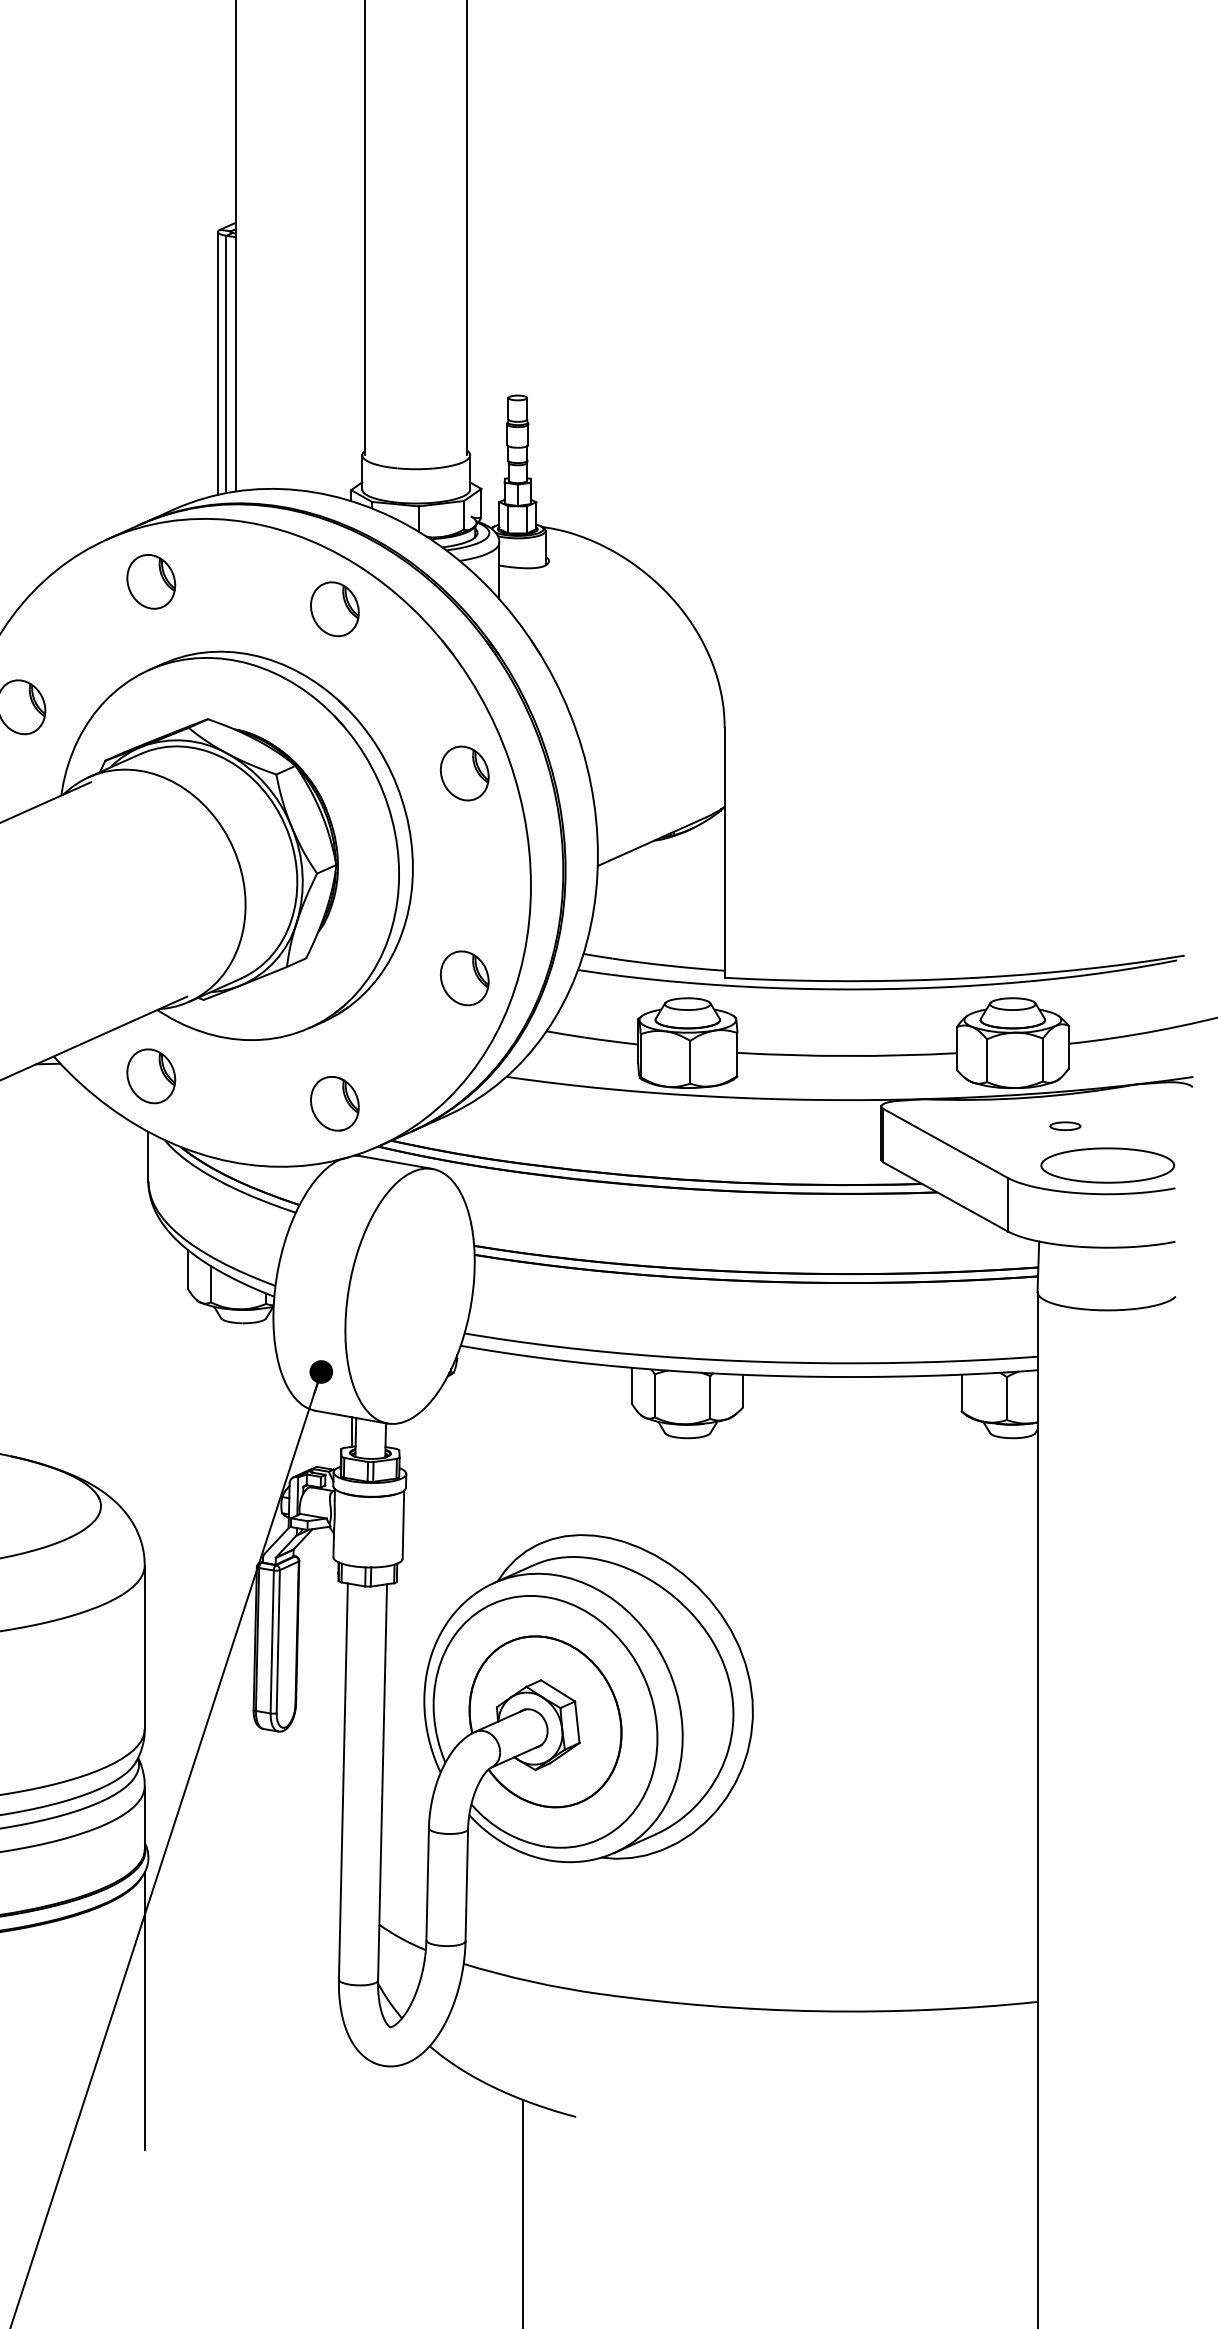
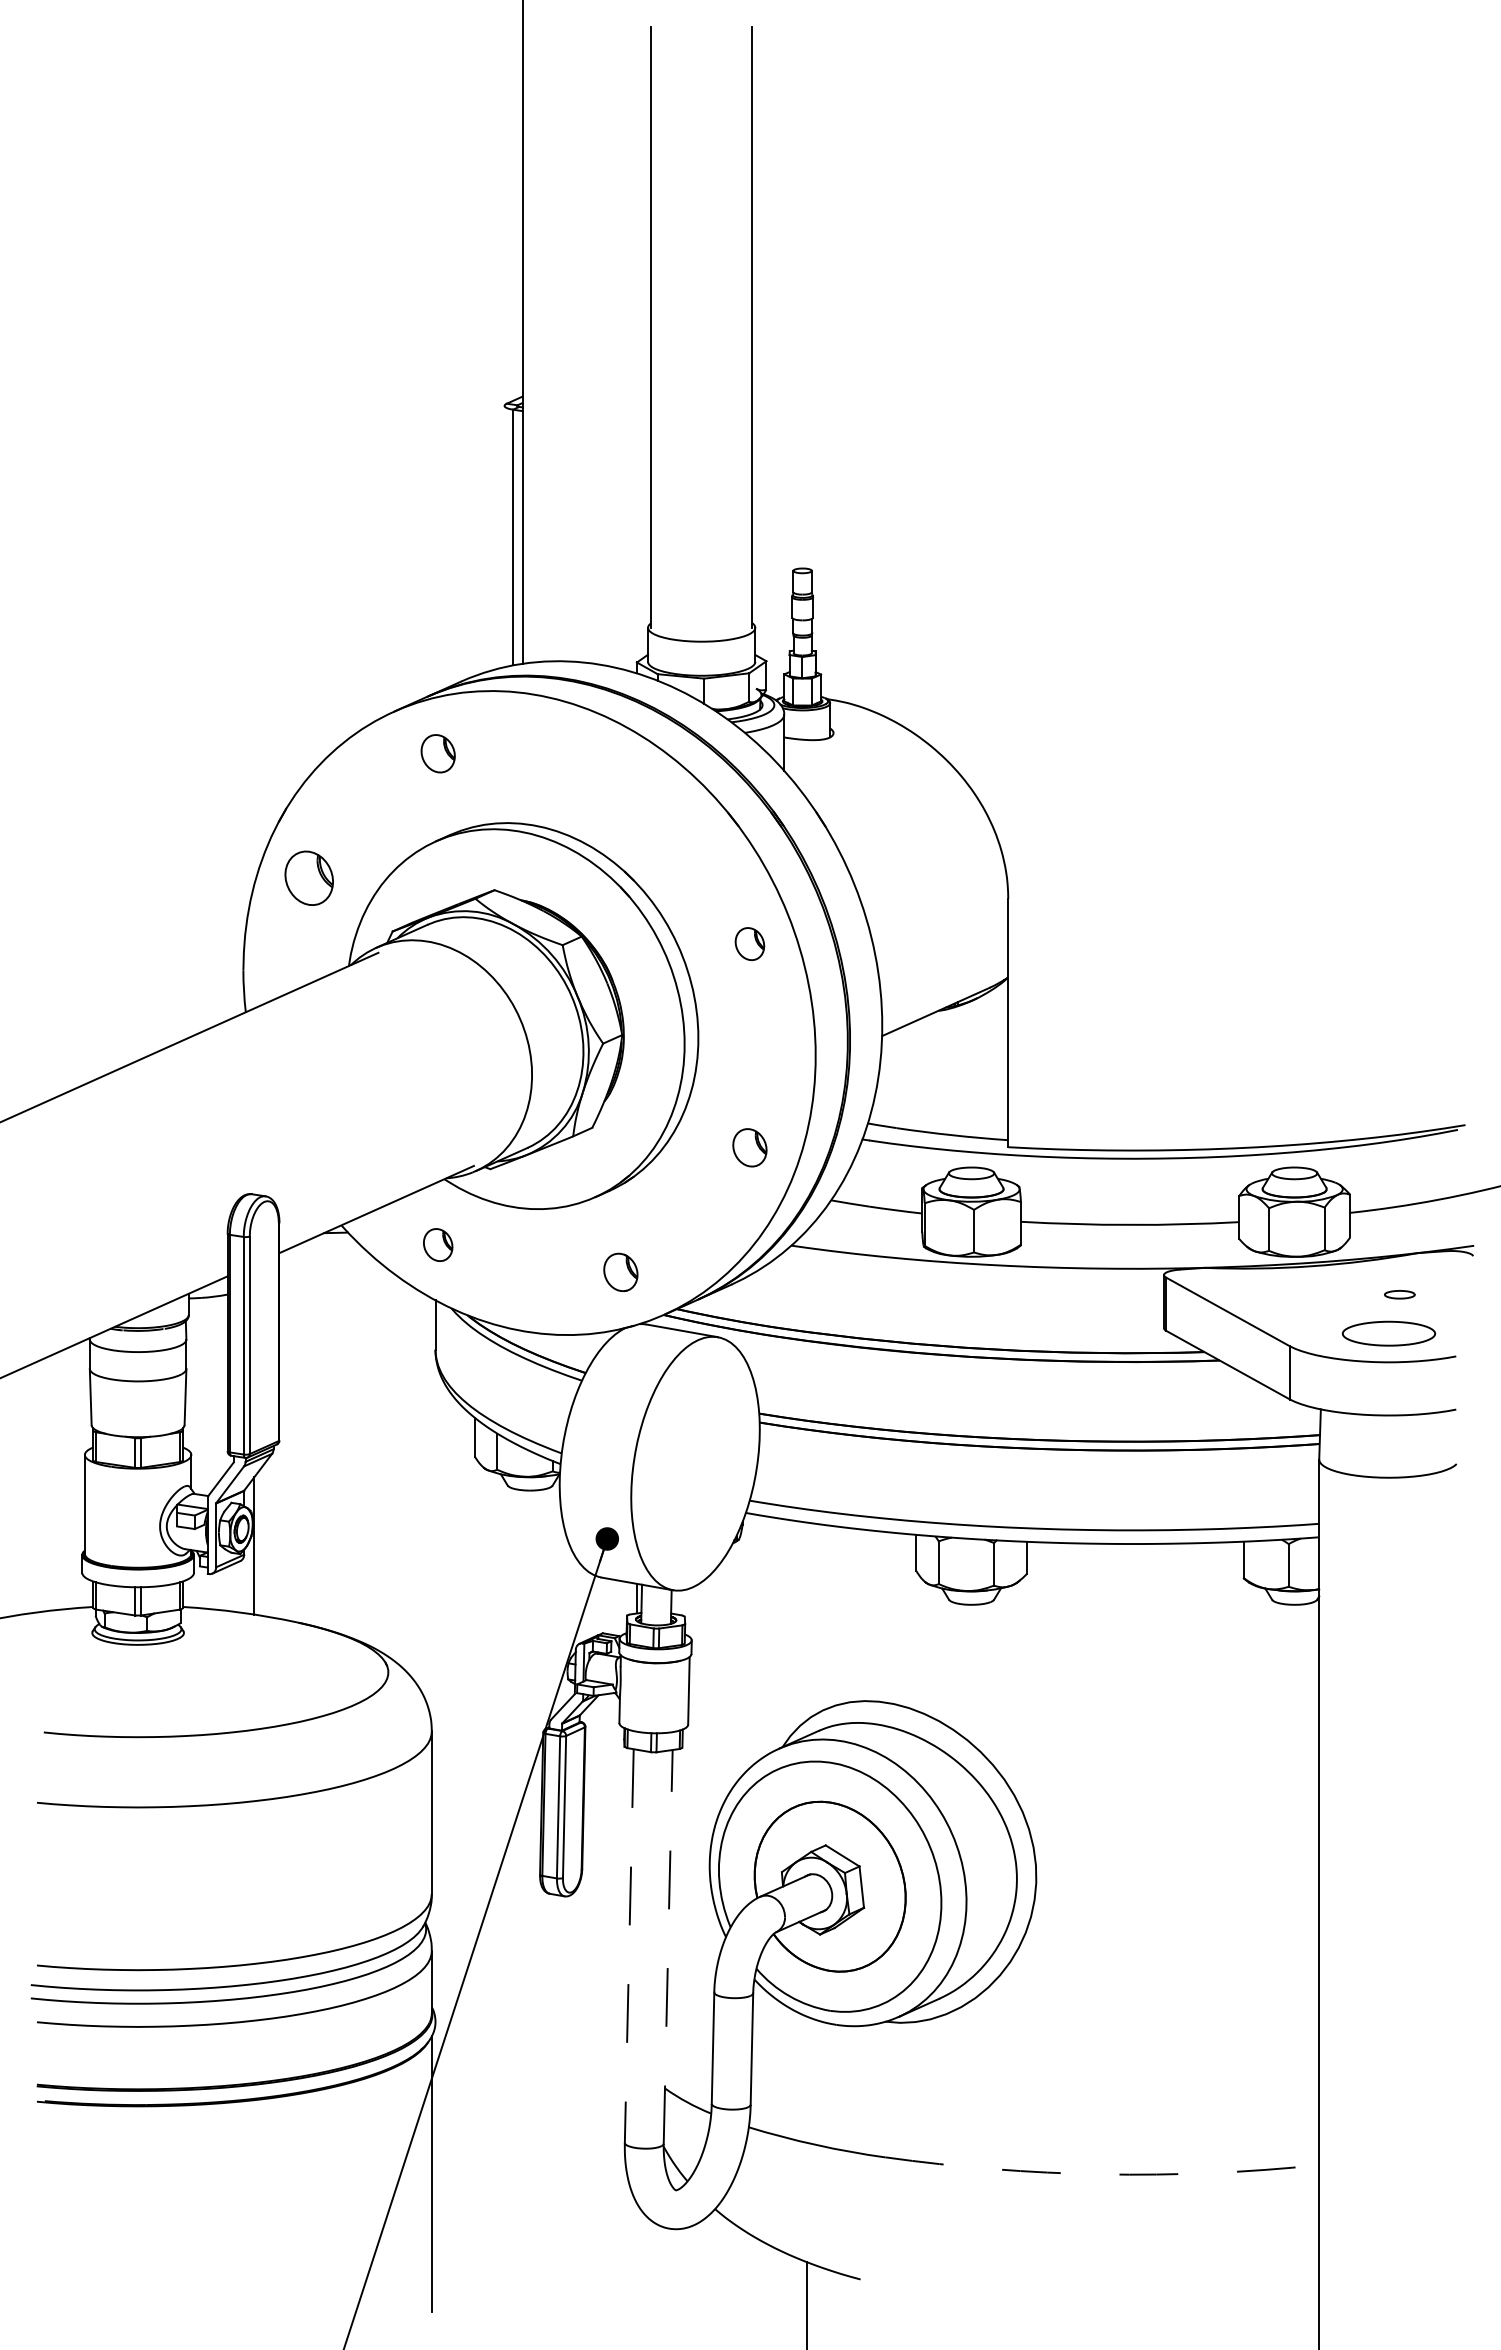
line: (217, 363) -> (504, 536), removed
part: (150, 581) -> (437, 753), size x0.7
part: (334, 608) -> (620, 780), removed
part: (464, 772) -> (749, 943), size x0.6
part: (464, 978) -> (749, 1147), size x0.7
part: (150, 1075) -> (437, 1244), size x0.6
part: (334, 1103) -> (620, 1272), size x0.7
part: (1065, 1126) -> (1399, 1294), moved
part: (1107, 1165) -> (1388, 1333), size x0.7
line: (343, 1781) -> (629, 1946), solid -> dashed
line: (382, 1781) -> (668, 1946), solid -> dashed
arc: (819, 2011) -> (1102, 2174), solid -> dashed

